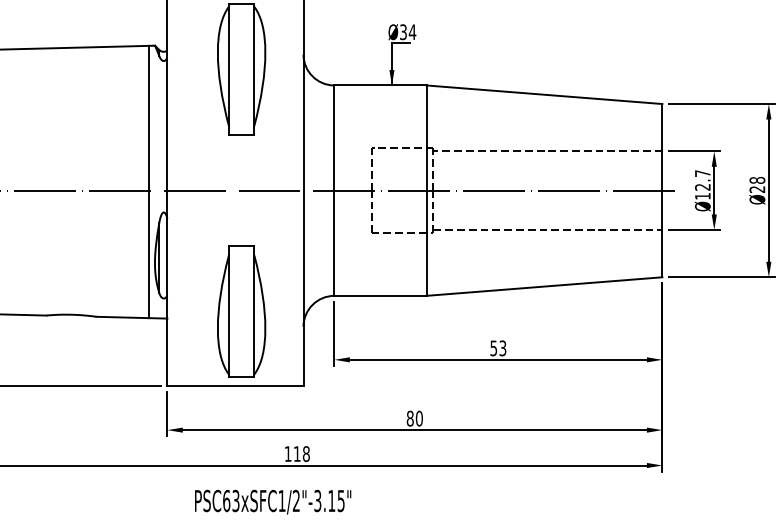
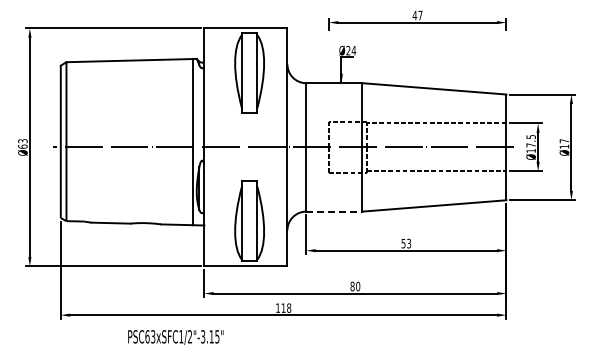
text: (403, 31) -> (348, 50), Ø34 -> Ø24
text: (701, 180) -> (530, 141), Ø12.7 -> Ø17.5
text: (757, 184) -> (564, 143), Ø28 -> Ø17
line: (380, 295) -> (334, 211), solid -> dashed
text: (272, 502) -> (175, 337), moved

